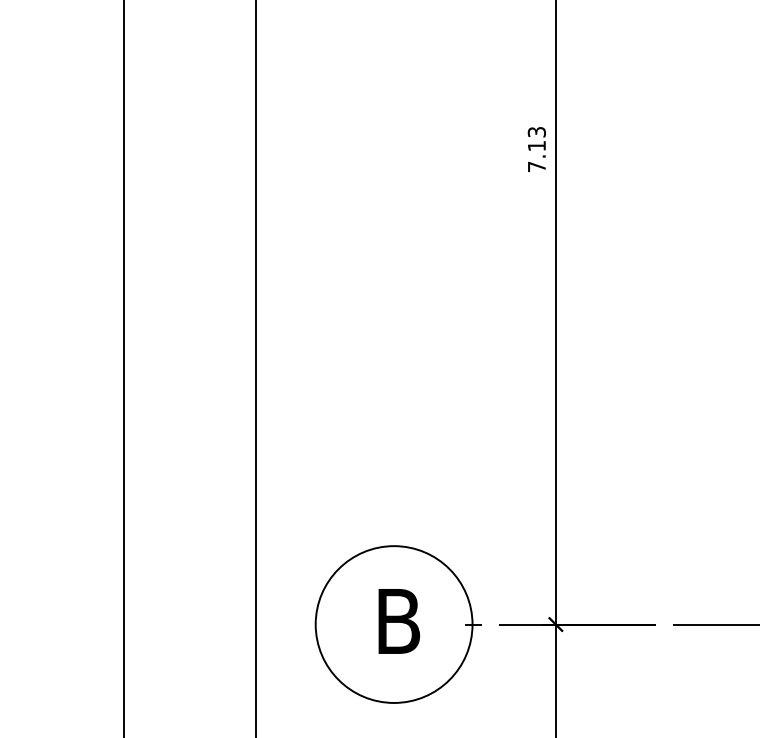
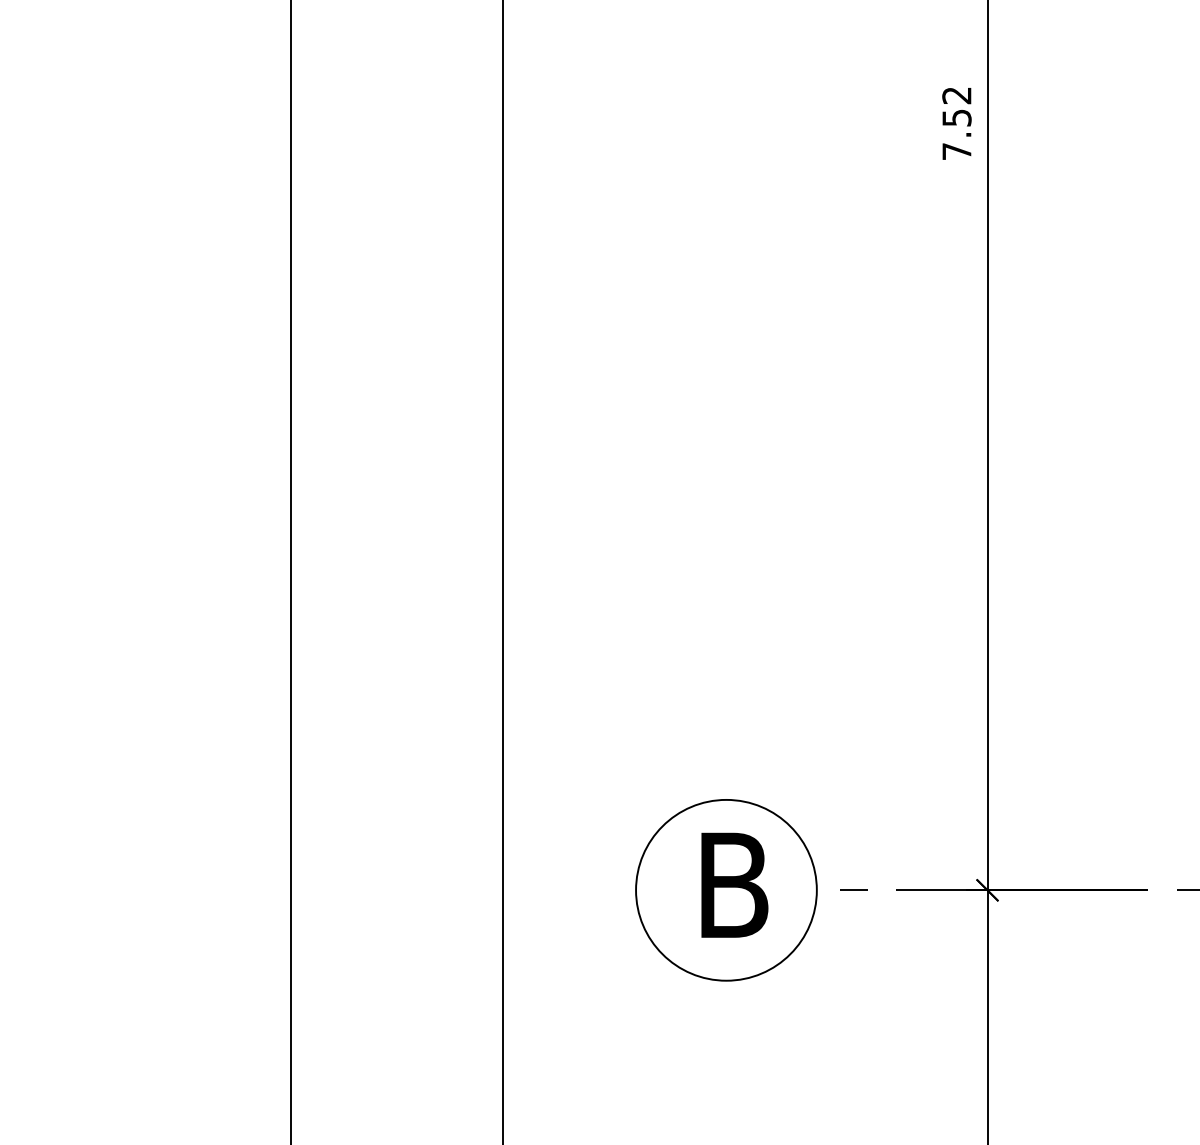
text: (536, 139) -> (956, 107), 7.13 -> 7.52
circle: (394, 624) -> (727, 890), size x0.71

